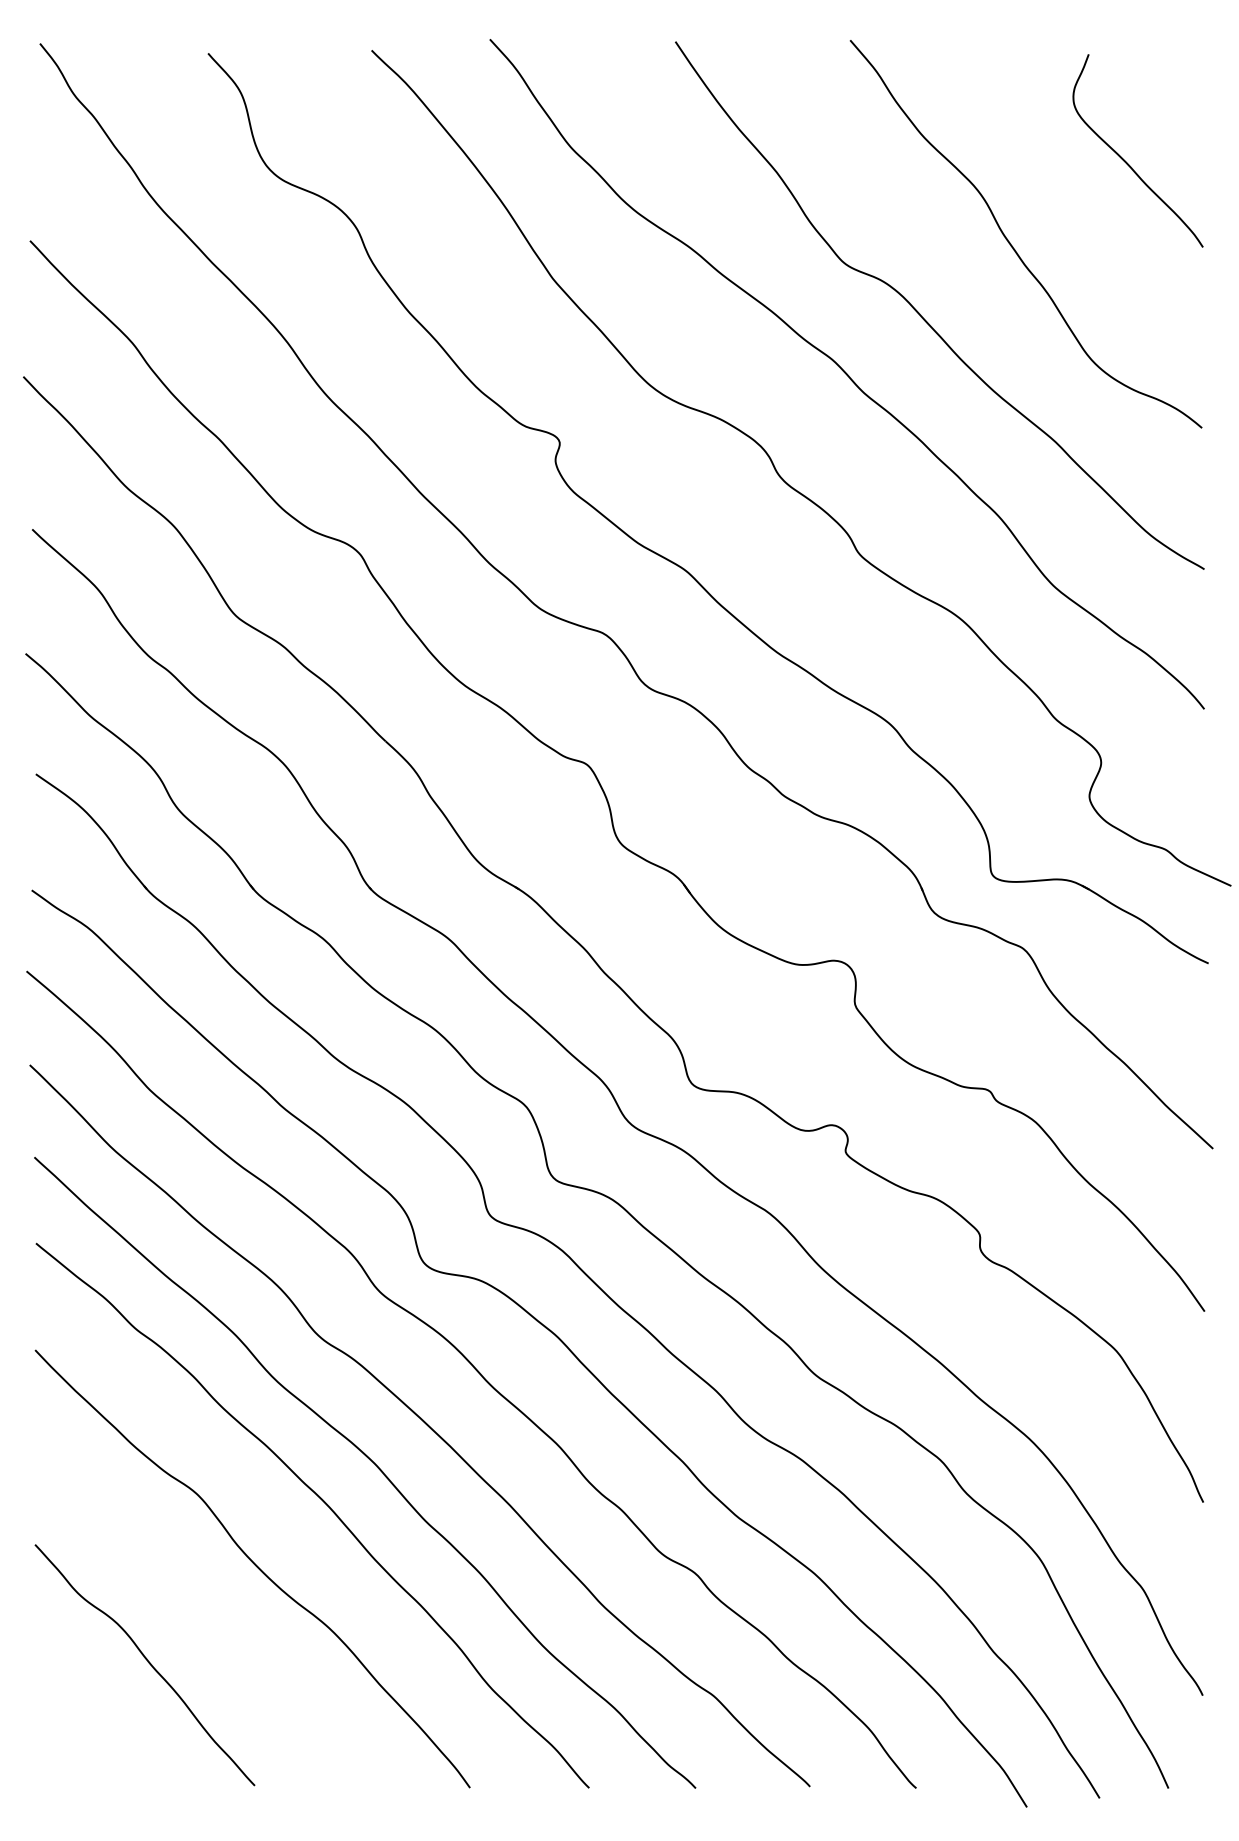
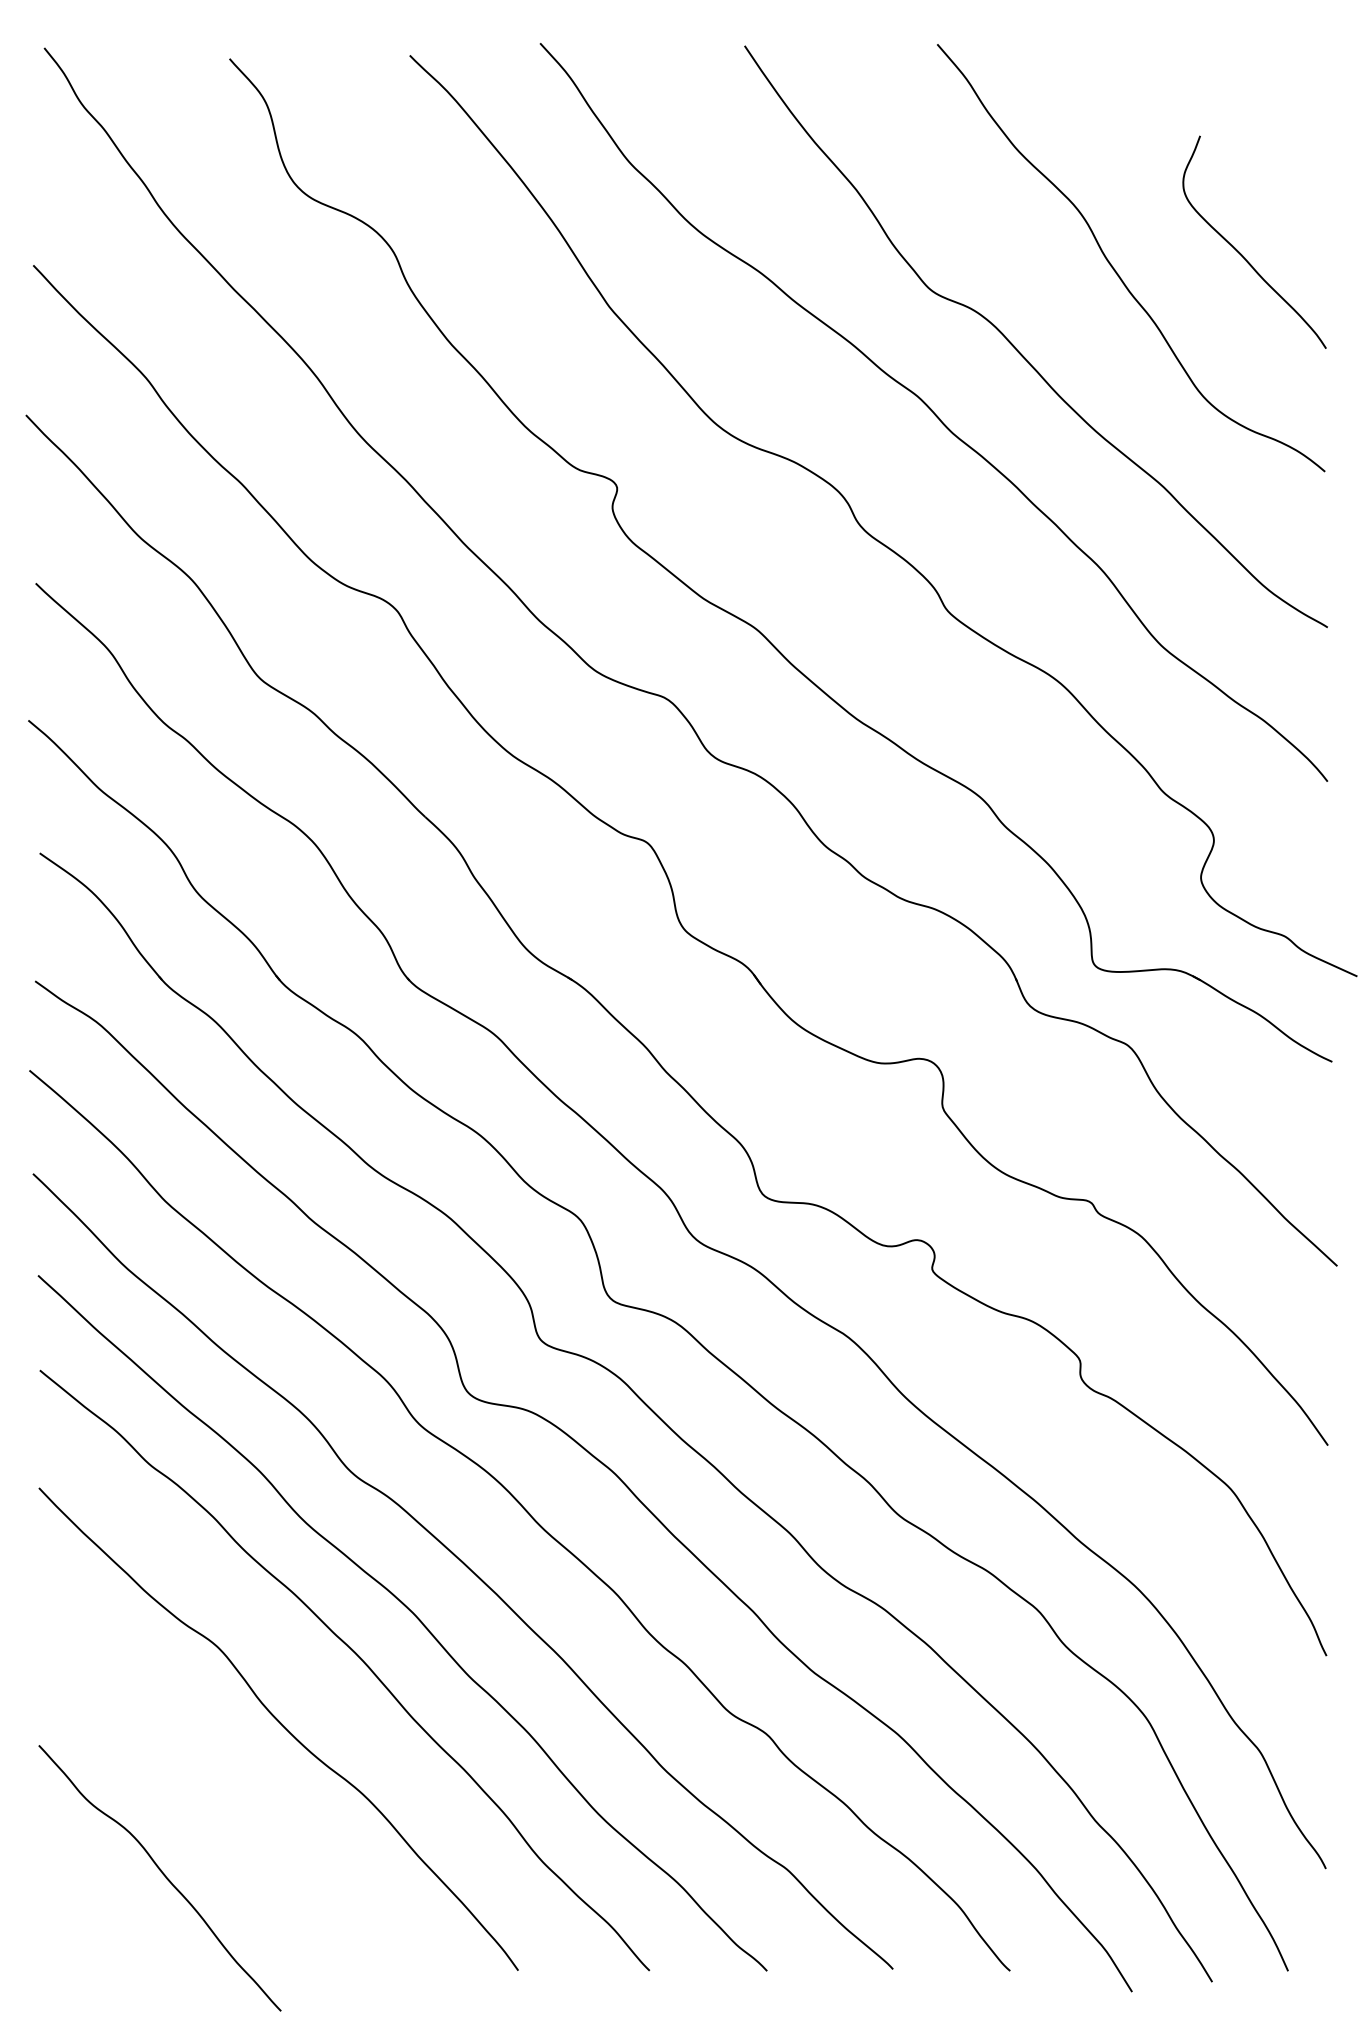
curve: (1126, 161) -> (1241, 253), moved
curve: (147, 1662) -> (162, 1875), moved

